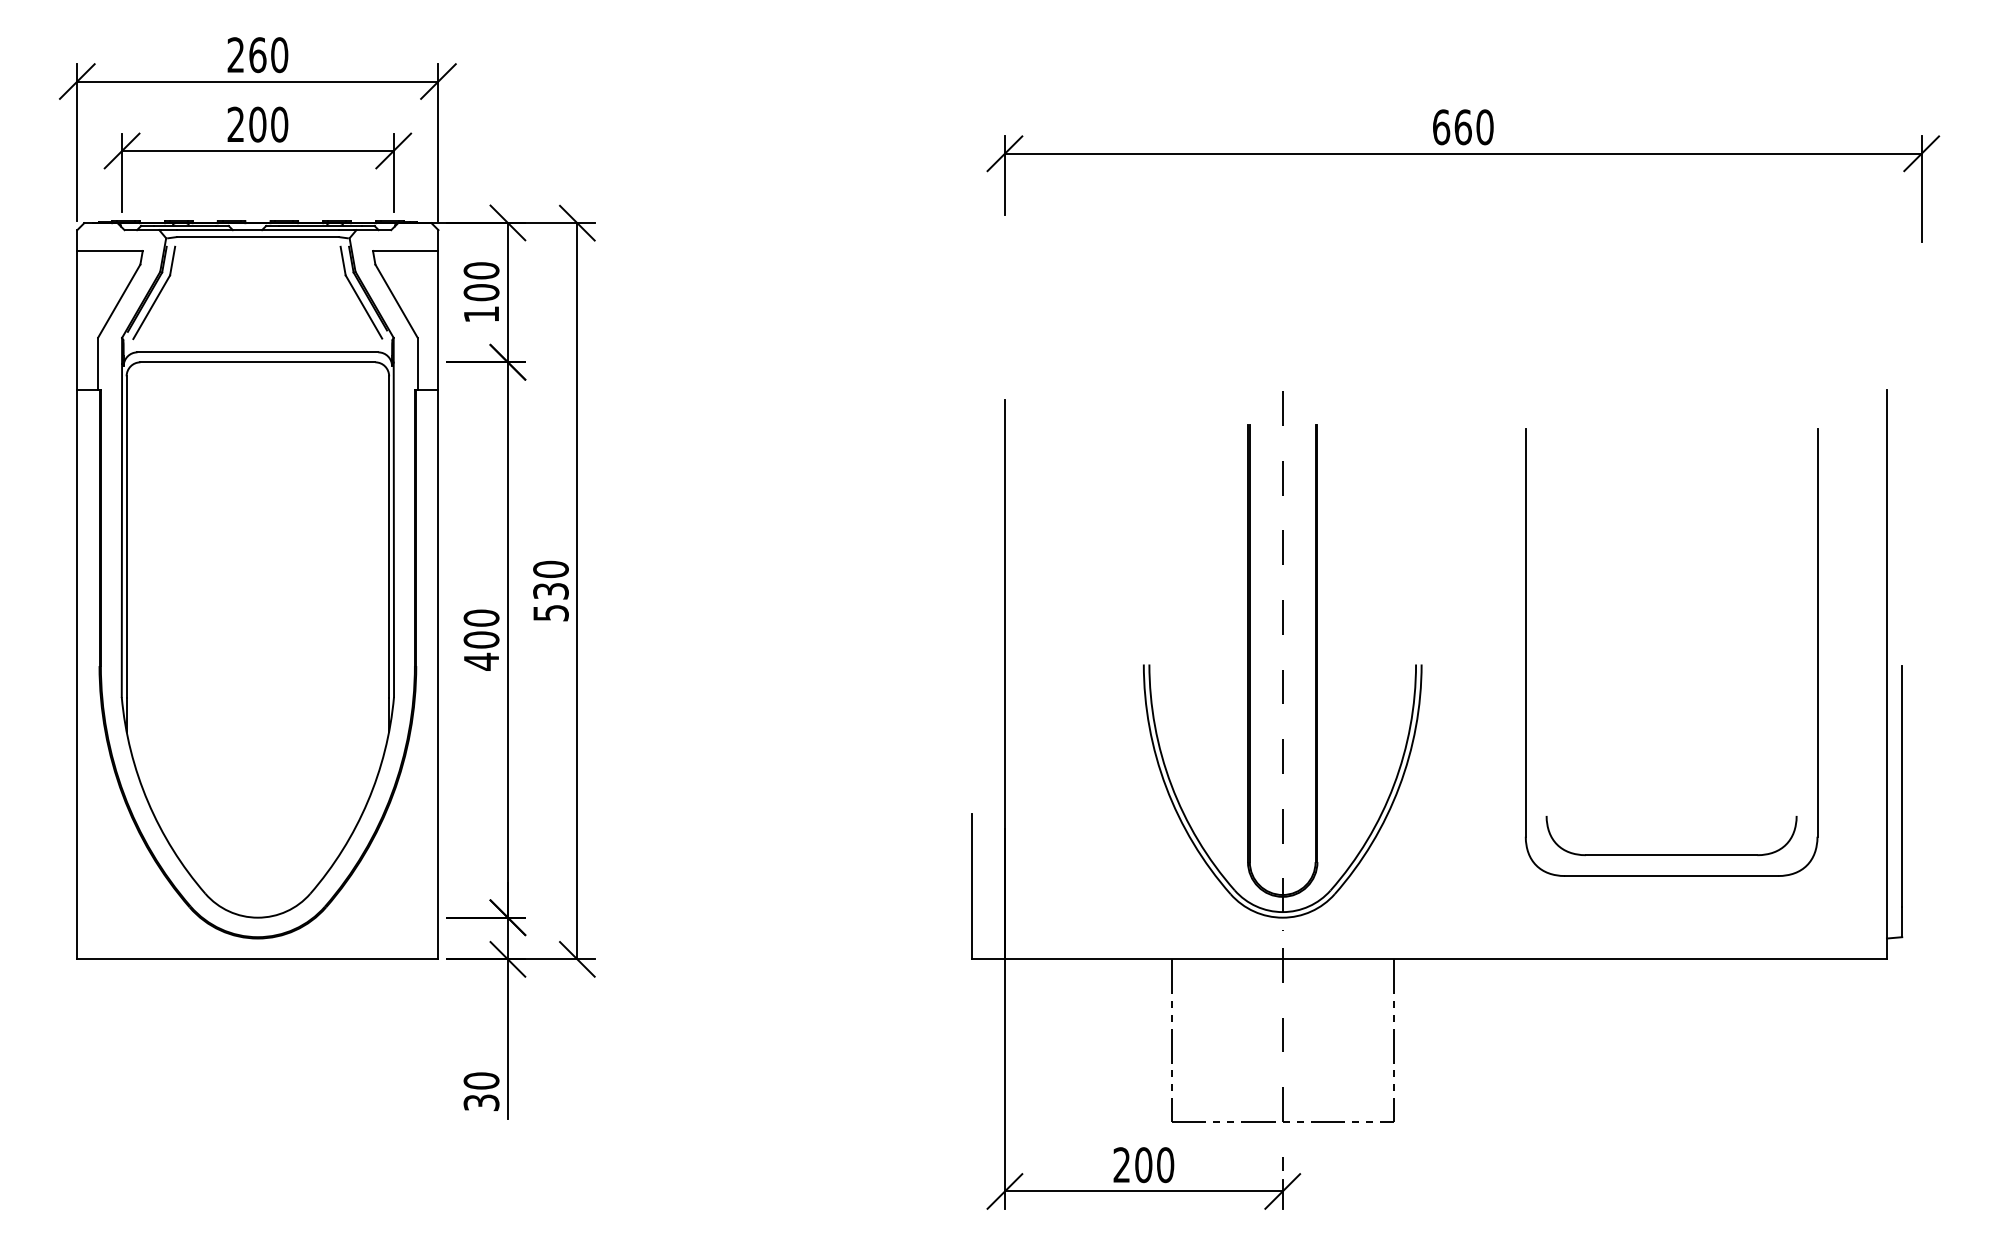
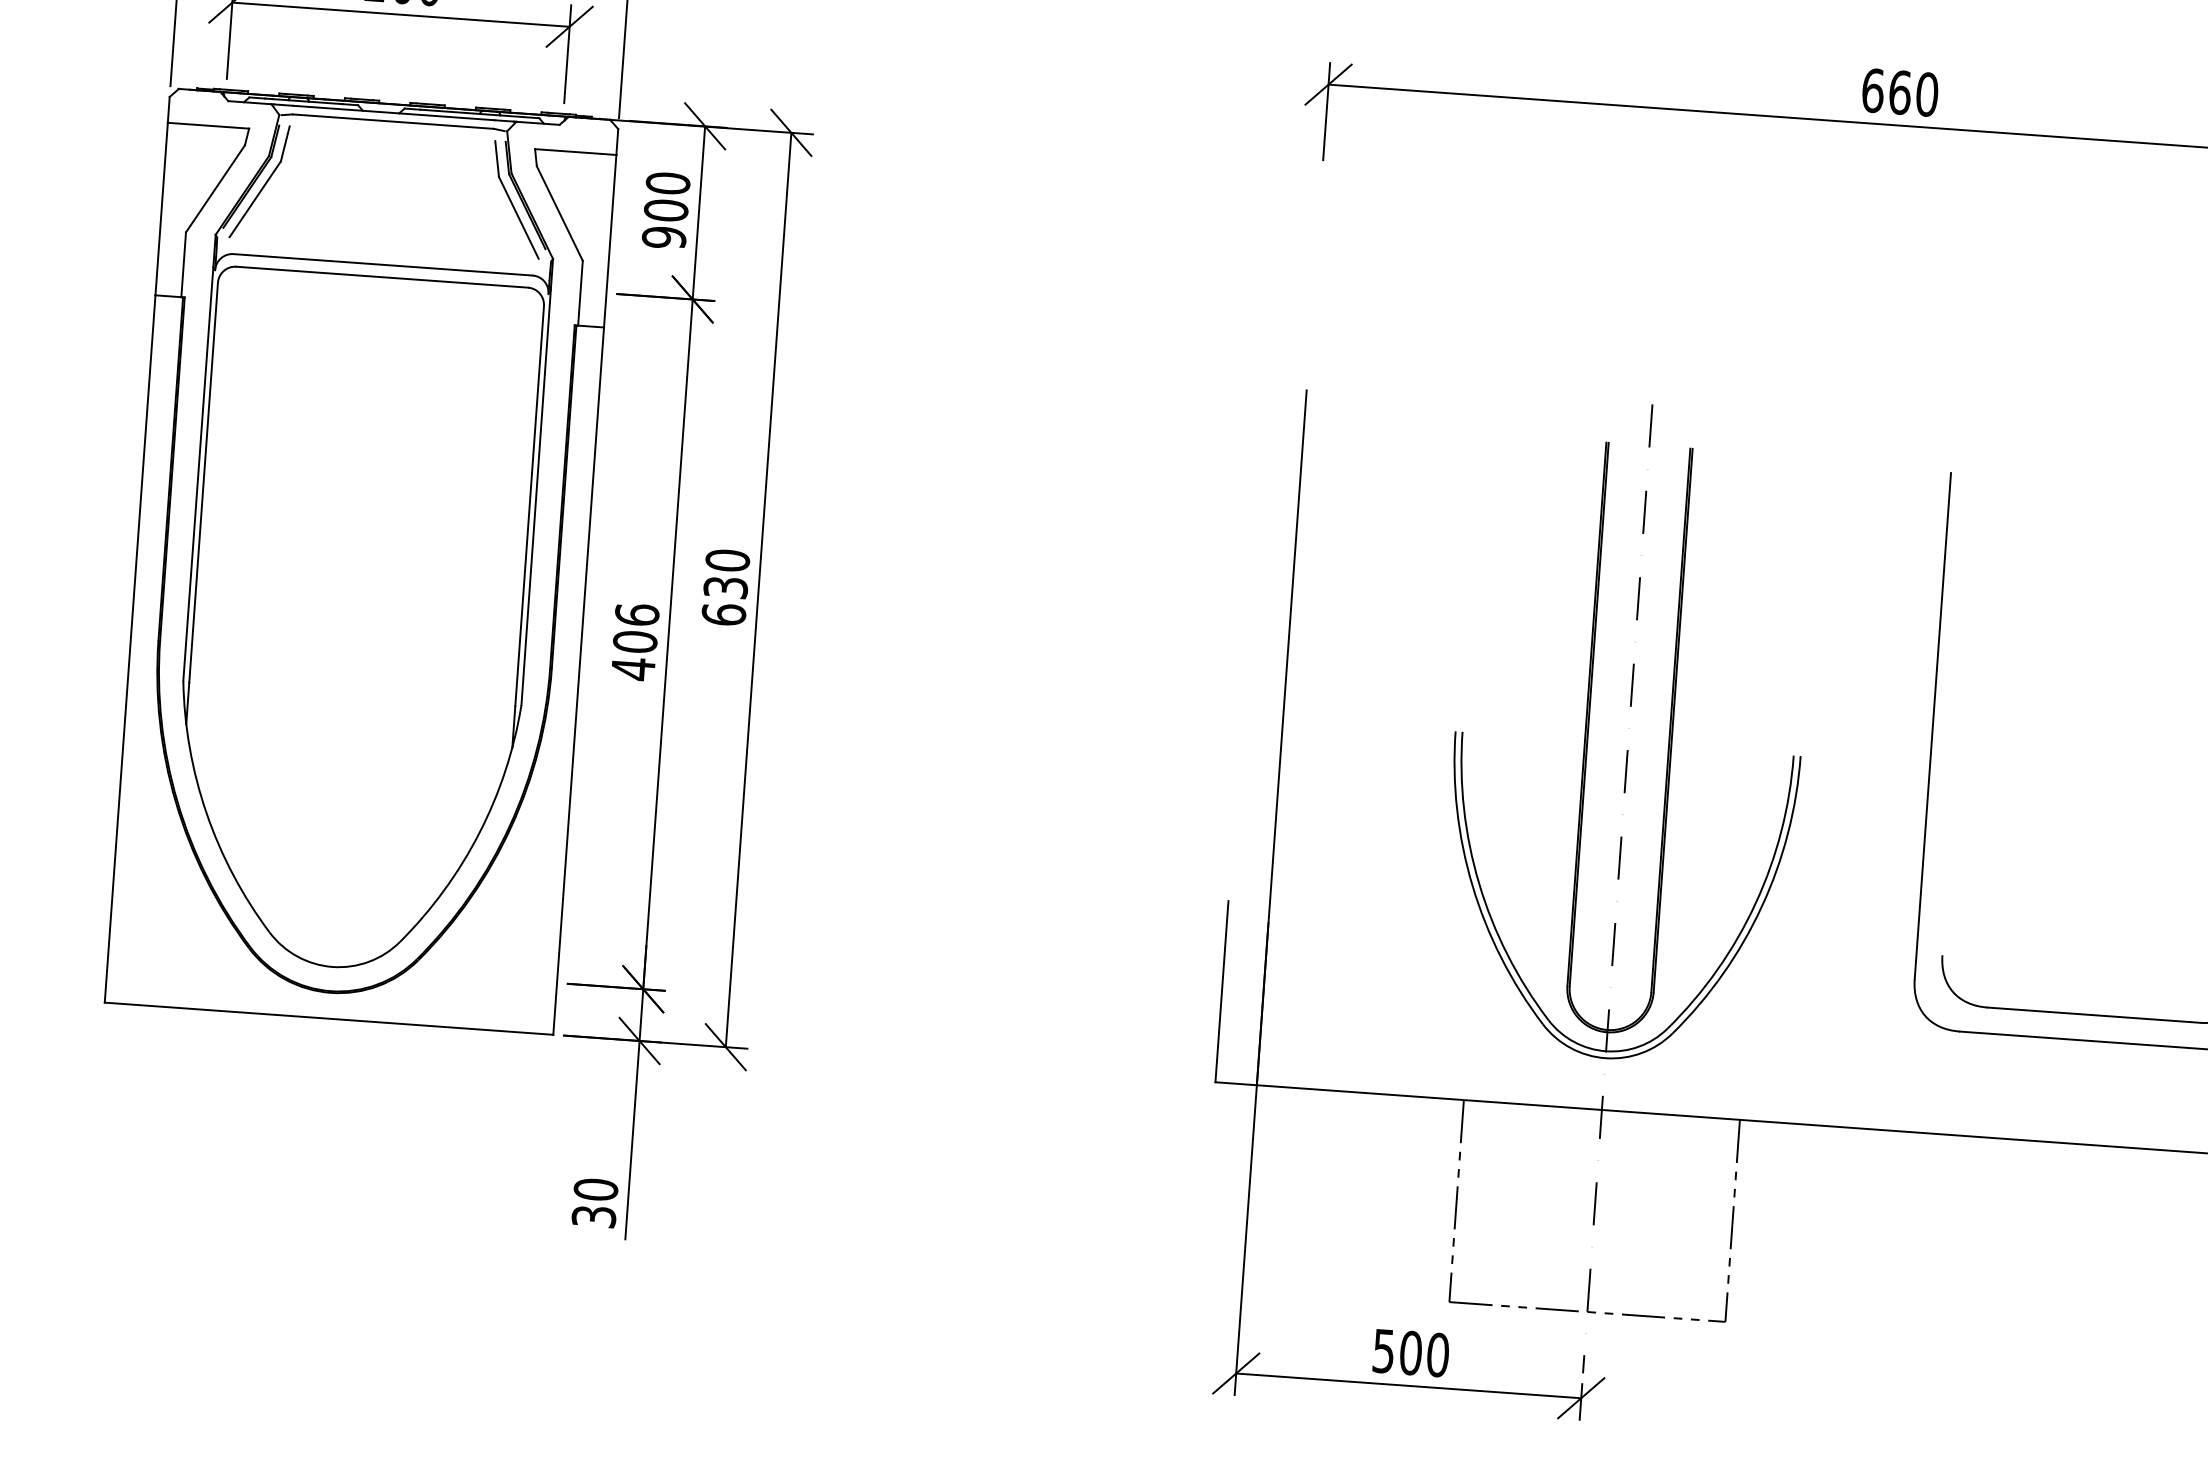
text: (481, 314) -> (664, 237), 100 -> 900
text: (550, 612) -> (723, 613), 530 -> 630
text: (481, 617) -> (637, 614), 400 -> 406
text: (1121, 1165) -> (1383, 1351), 200 -> 500

